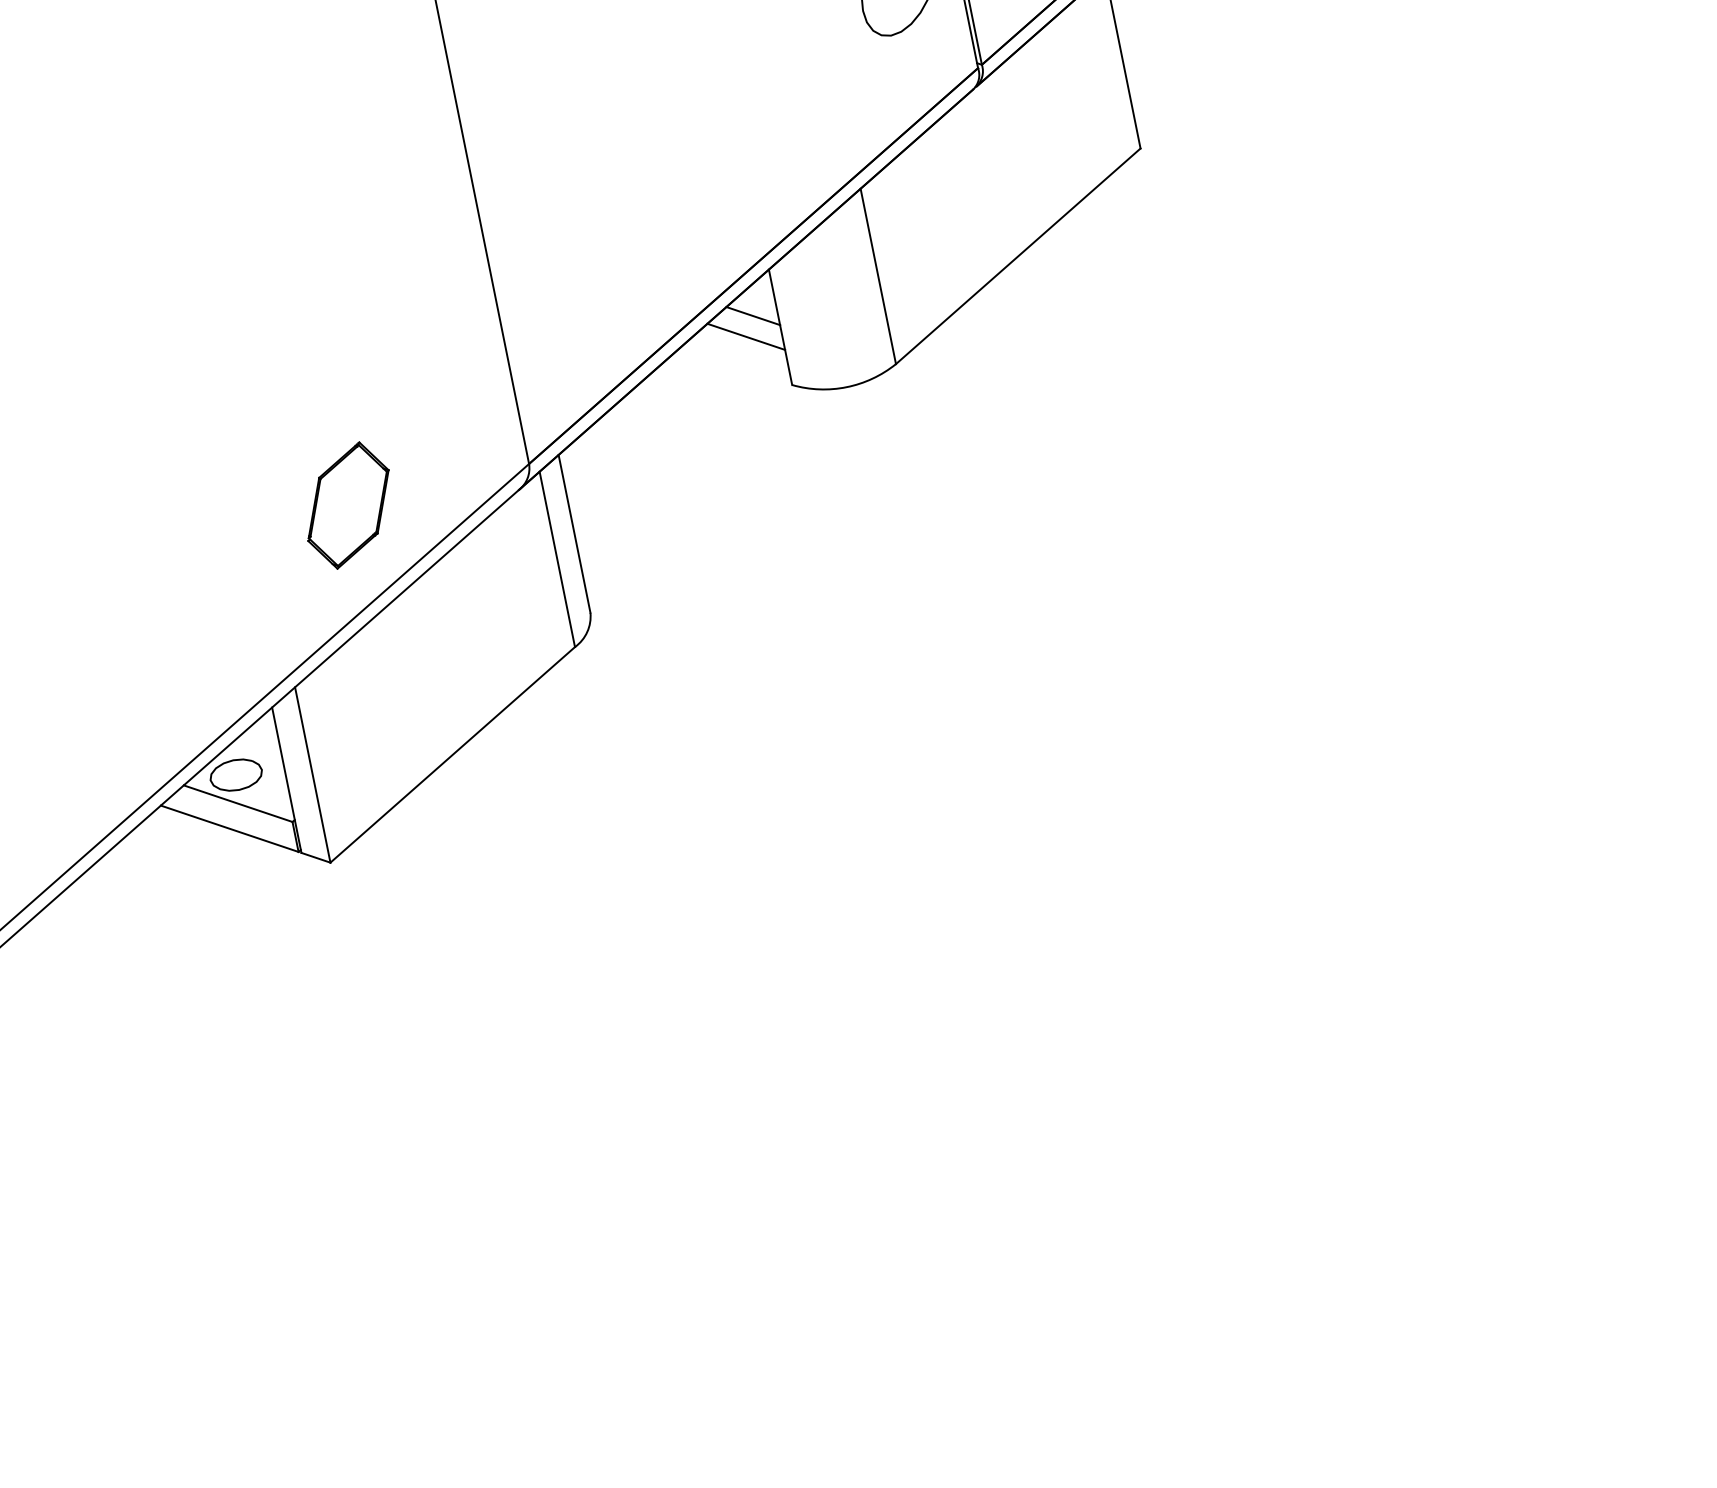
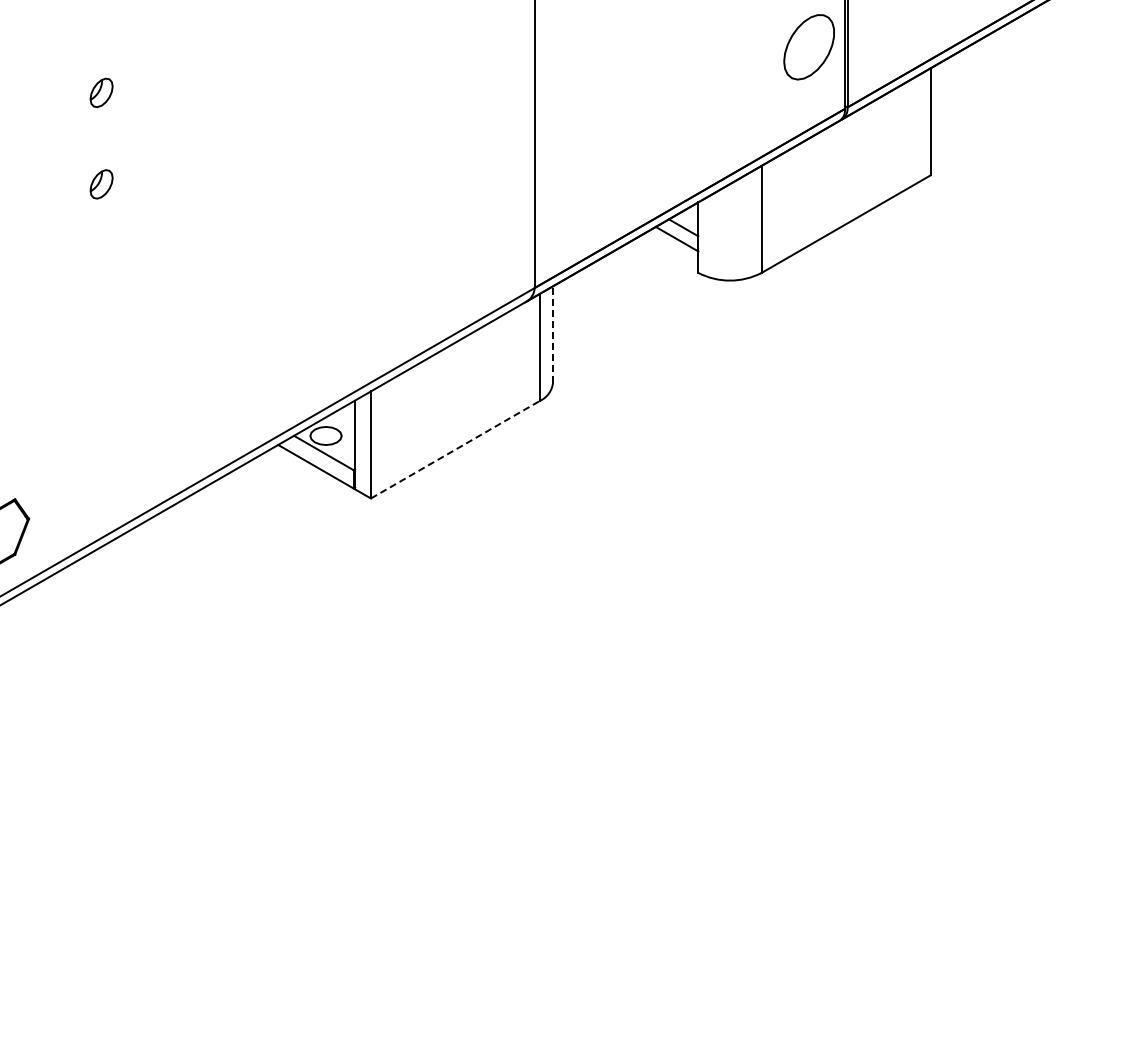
part: (347, 504) -> (423, 290), removed
line: (574, 532) -> (553, 333), solid -> dashed
line: (452, 754) -> (455, 449), solid -> dashed

